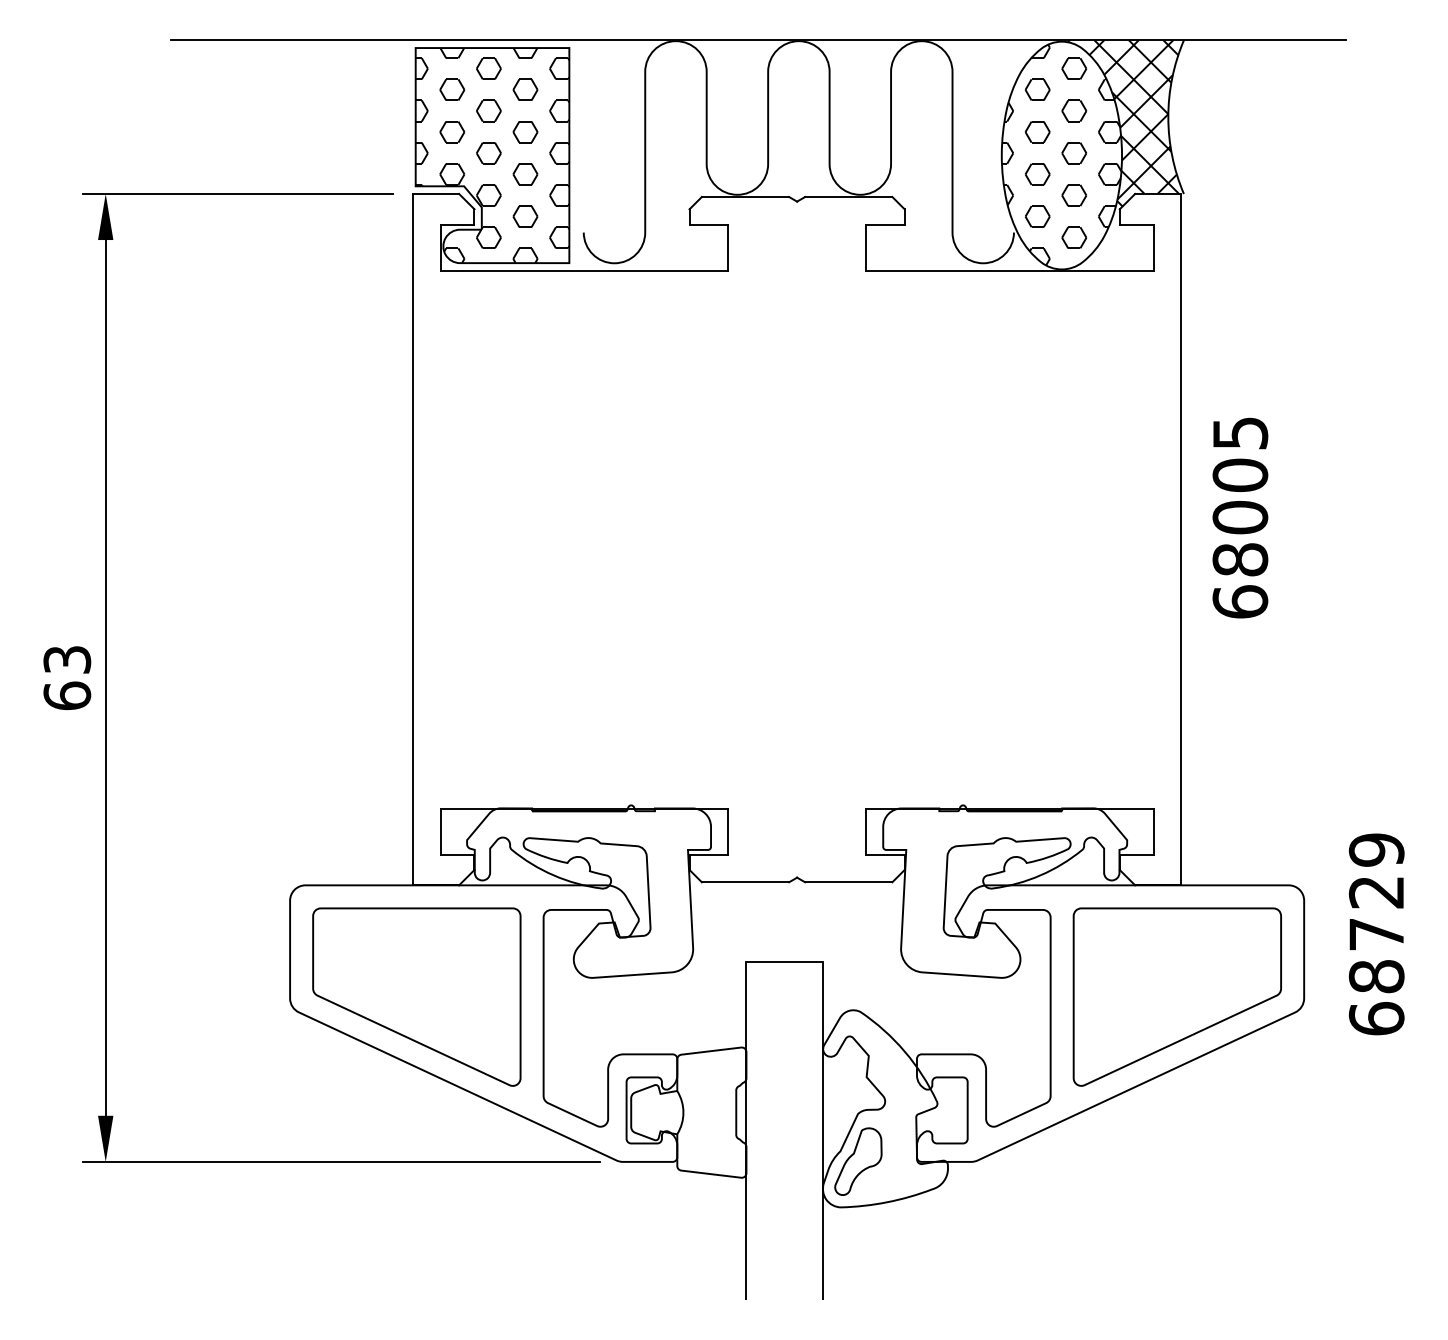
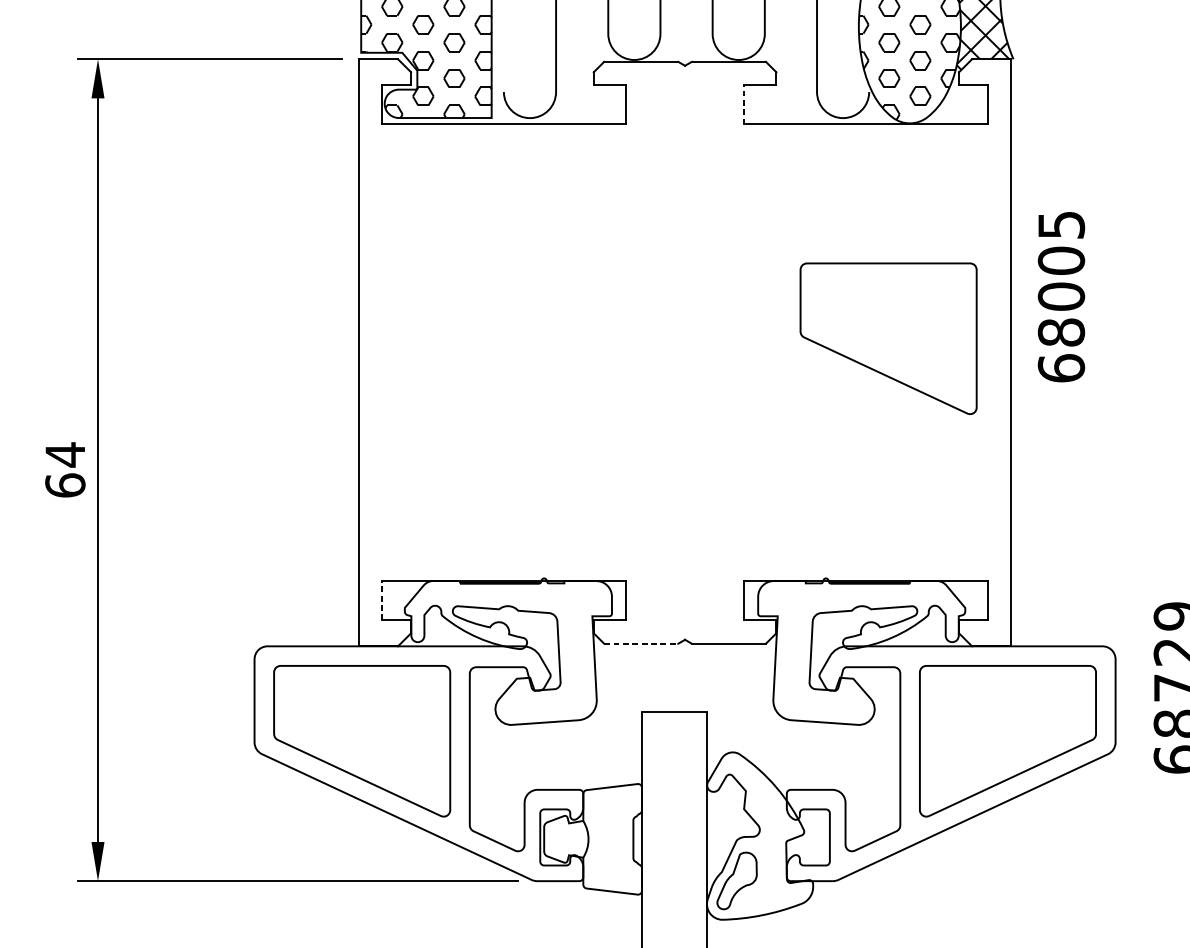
line: (866, 247) -> (743, 104), solid -> dashed
text: (1240, 517) -> (1061, 296), moved
part: (1036, 522) -> (888, 338), added
text: (67, 660) -> (65, 455), 63 -> 64
line: (440, 831) -> (382, 600), solid -> dashed
line: (745, 882) -> (641, 643), solid -> dashed

